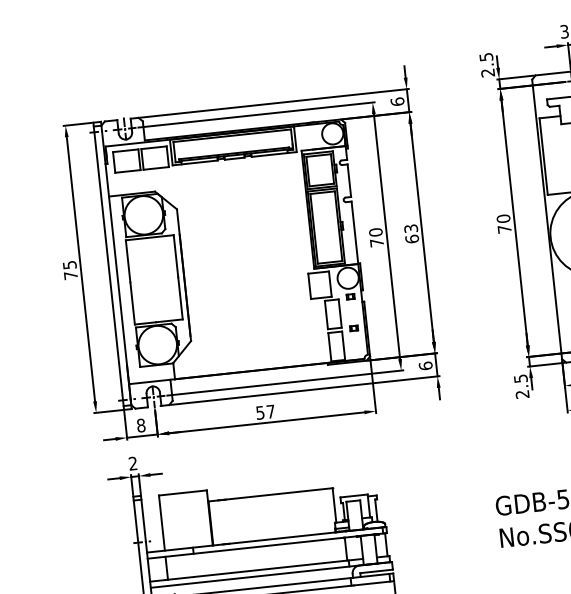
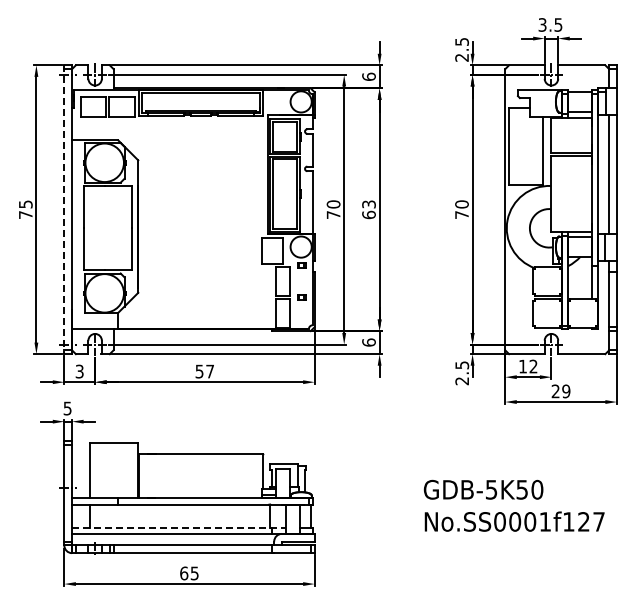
line: (108, 267) -> (64, 210), solid -> dashed
text: (140, 425) -> (79, 371), 8 -> 3
text: (132, 463) -> (67, 408), 2 -> 5
line: (256, 570) -> (179, 527), solid -> dashed

